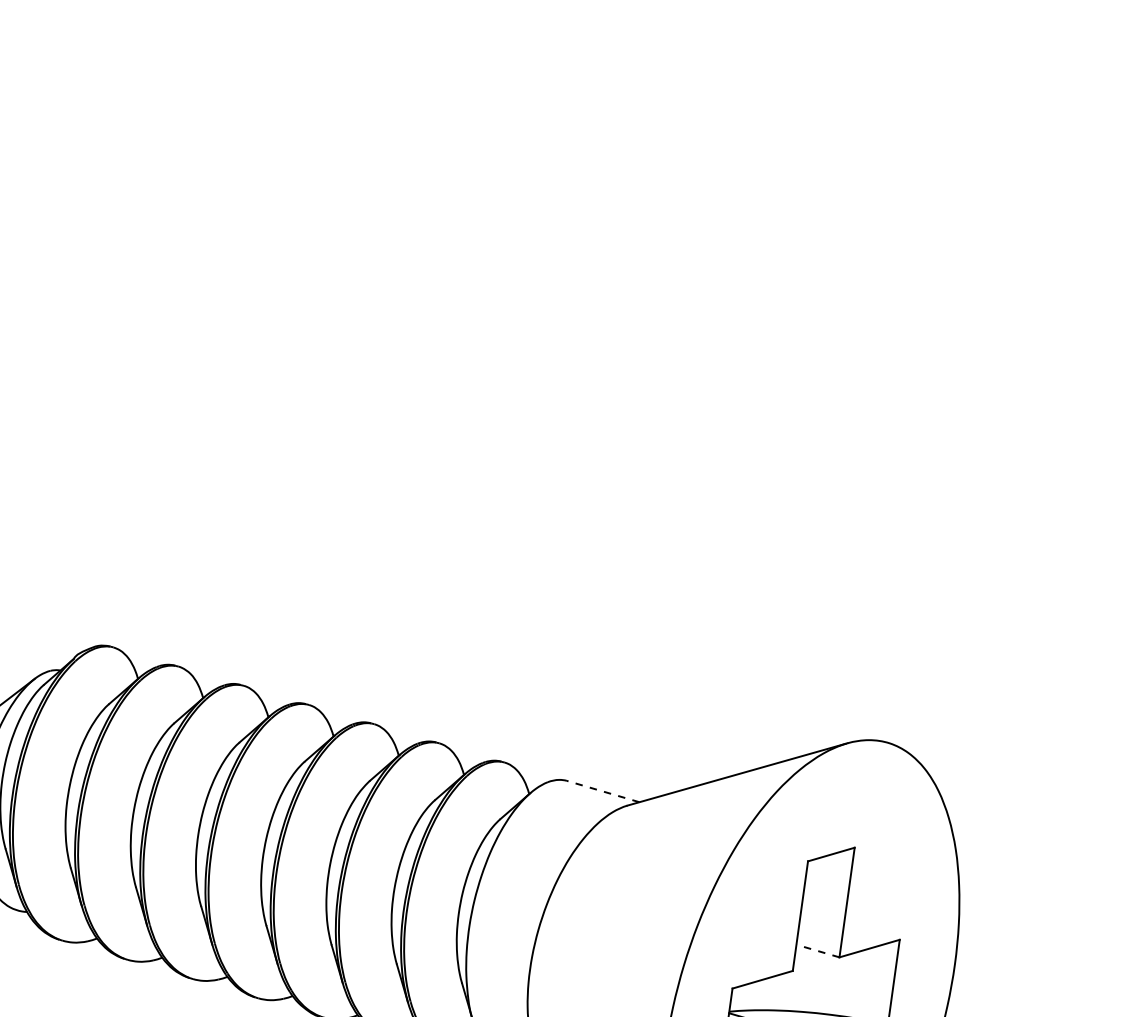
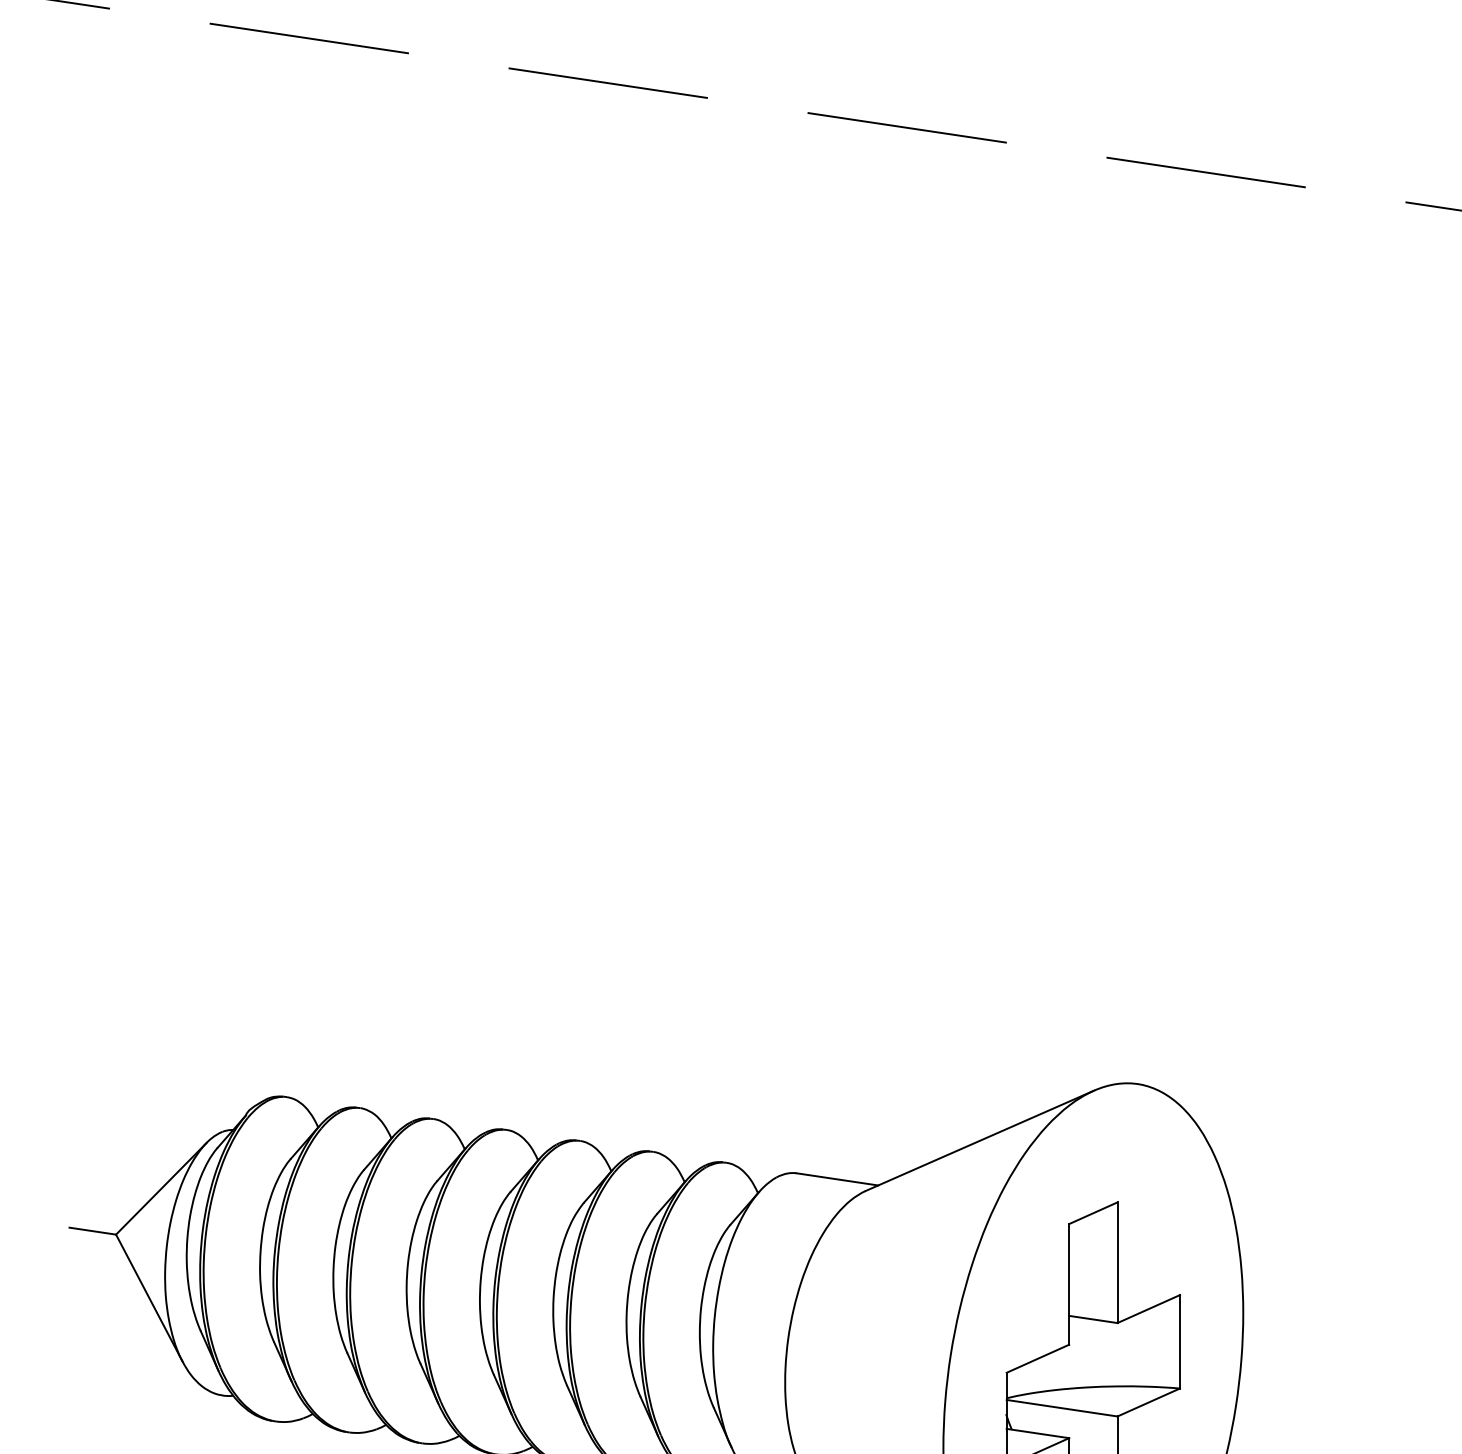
line: (602, 791) -> (836, 1179), dashed -> solid
line: (817, 950) -> (1092, 1319), dashed -> solid

